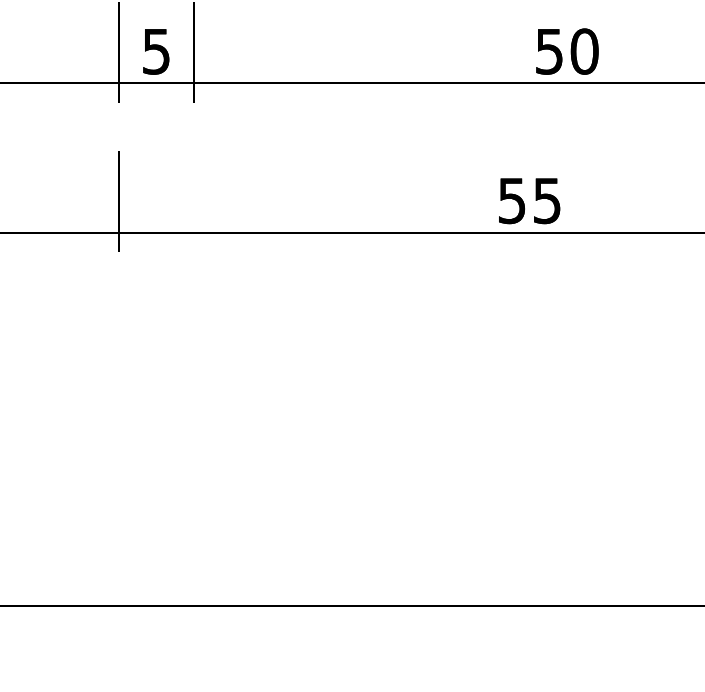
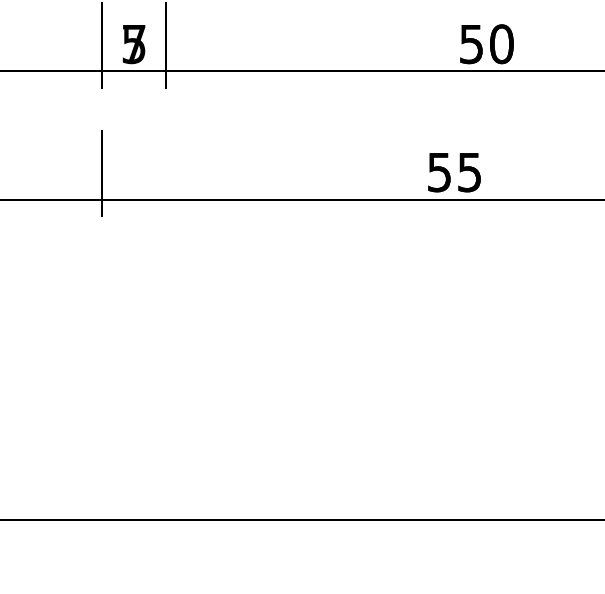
text: (155, 51) -> (133, 44), 5 -> 7

